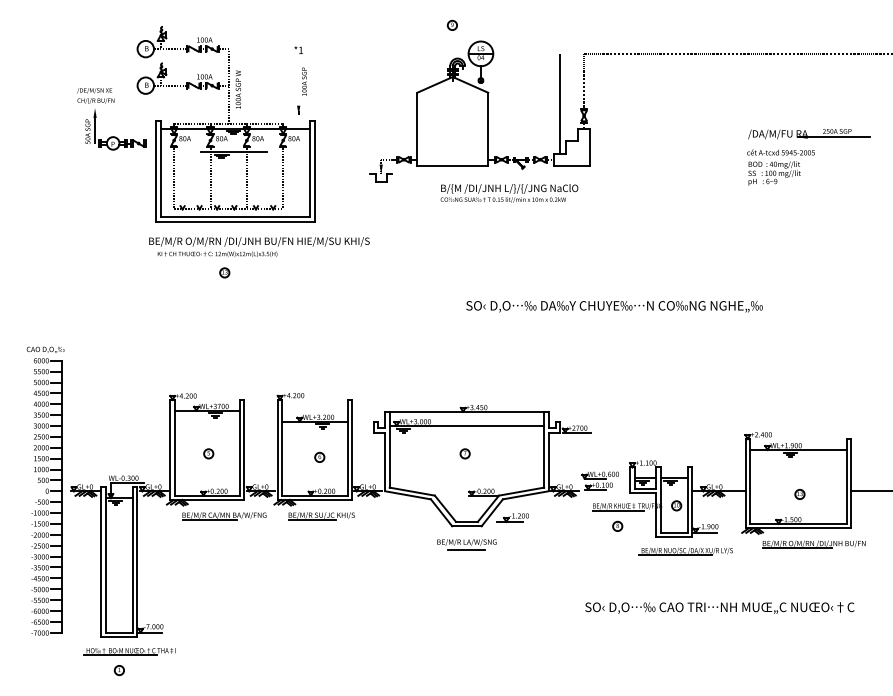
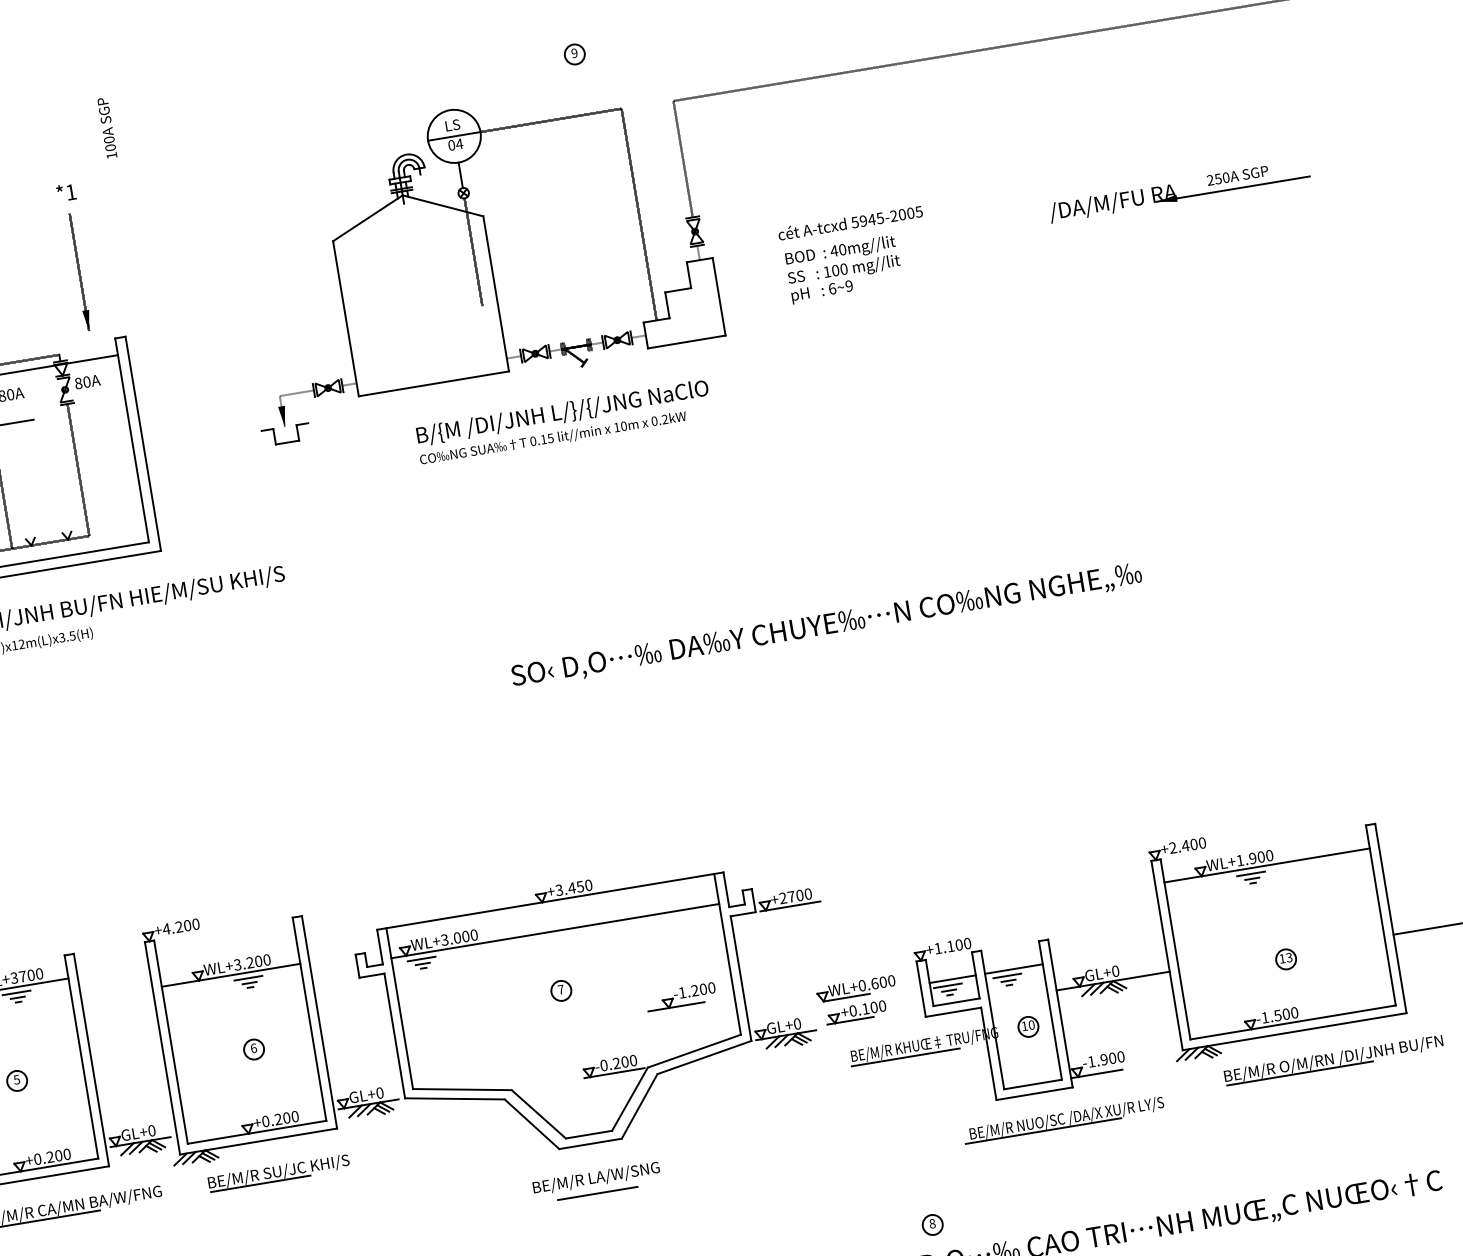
part: (451, 24) -> (572, 52), moved
text: (304, 81) -> (107, 127), moved
text: (780, 167) -> (854, 254), moved
part: (512, 517) -> (680, 996), moved
part: (617, 525) -> (931, 1223), moved

